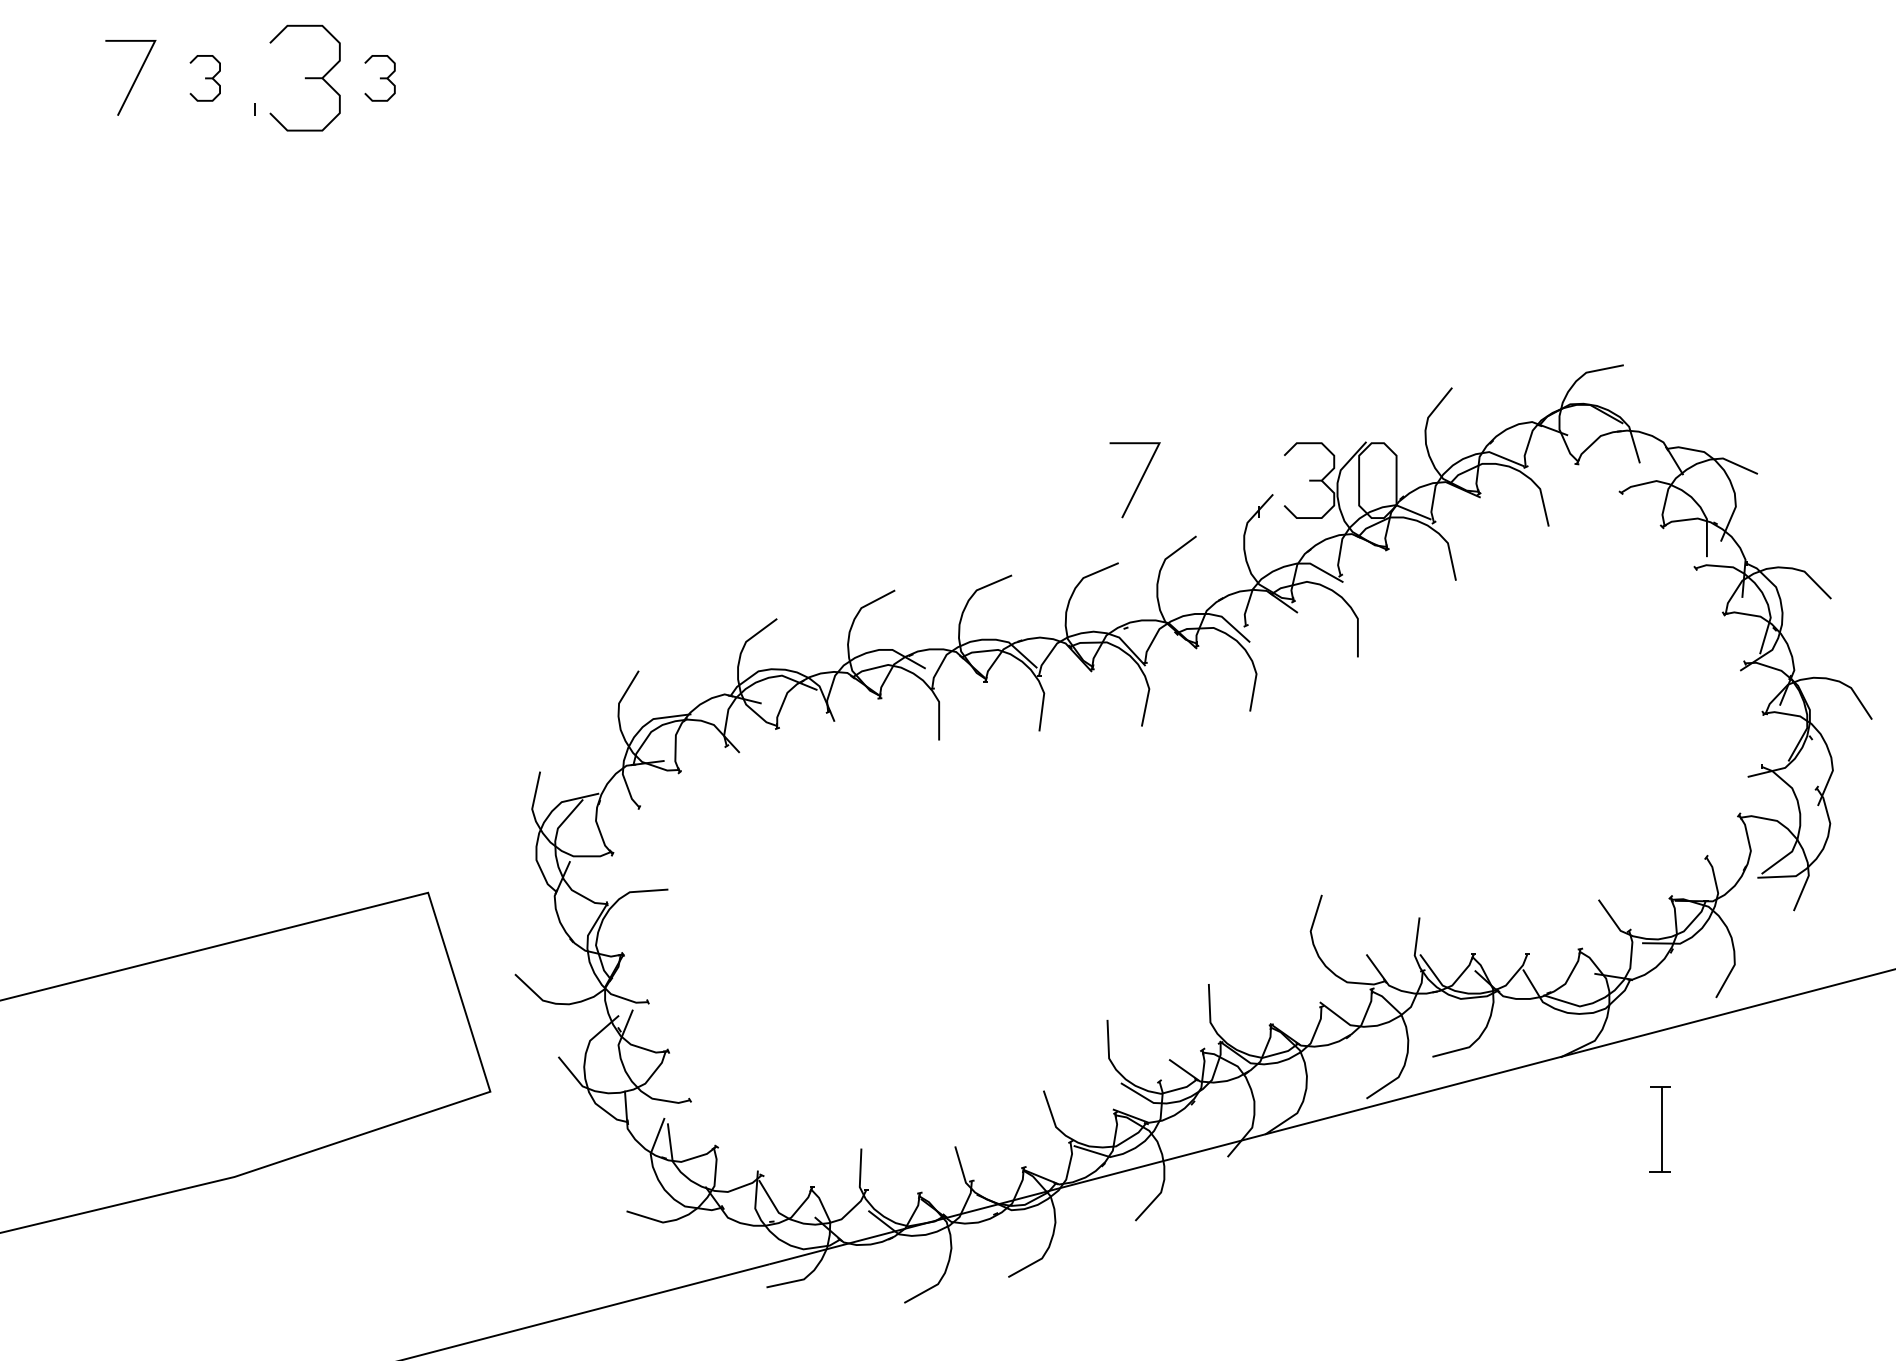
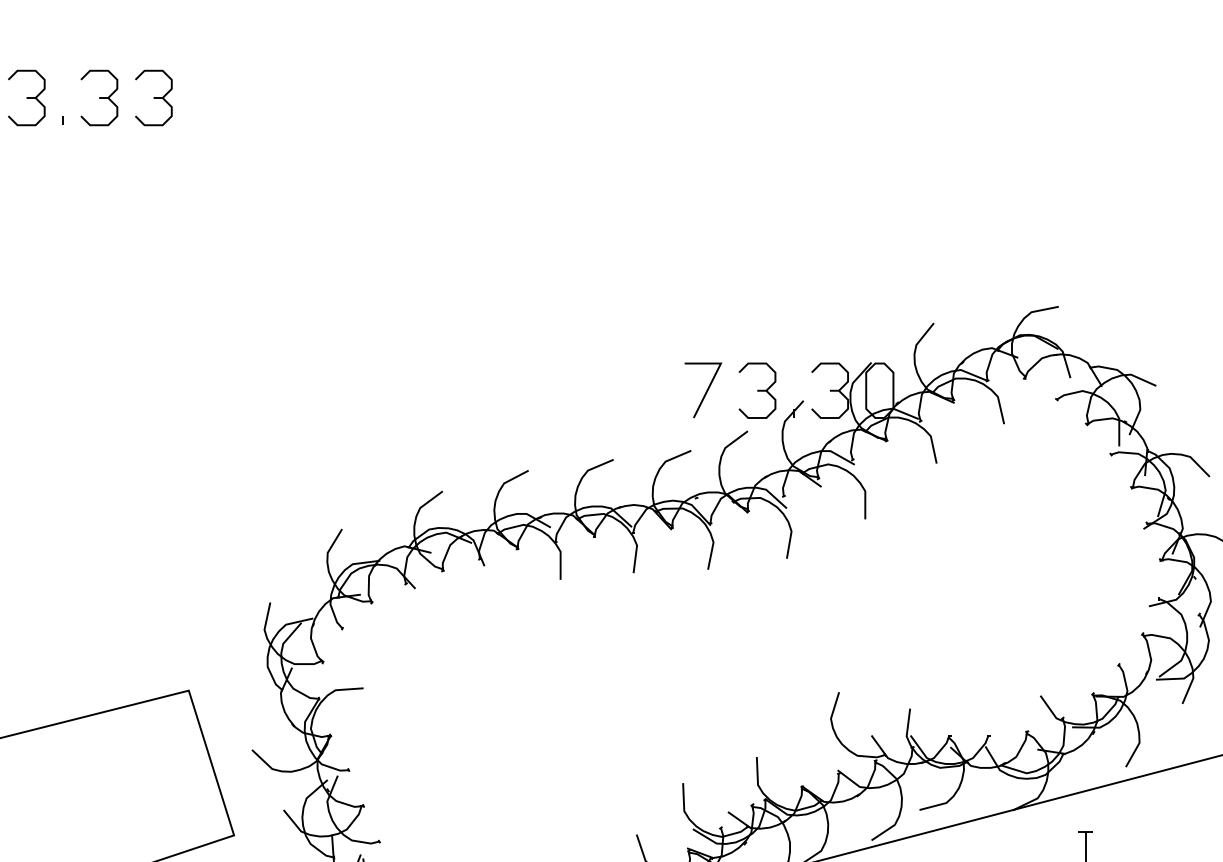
part: (204, 78) -> (26, 98), size x1.67
part: (304, 78) -> (98, 98), size x0.71
part: (379, 78) -> (153, 98), size x1.67
part: (1209, 480) -> (757, 390), added

